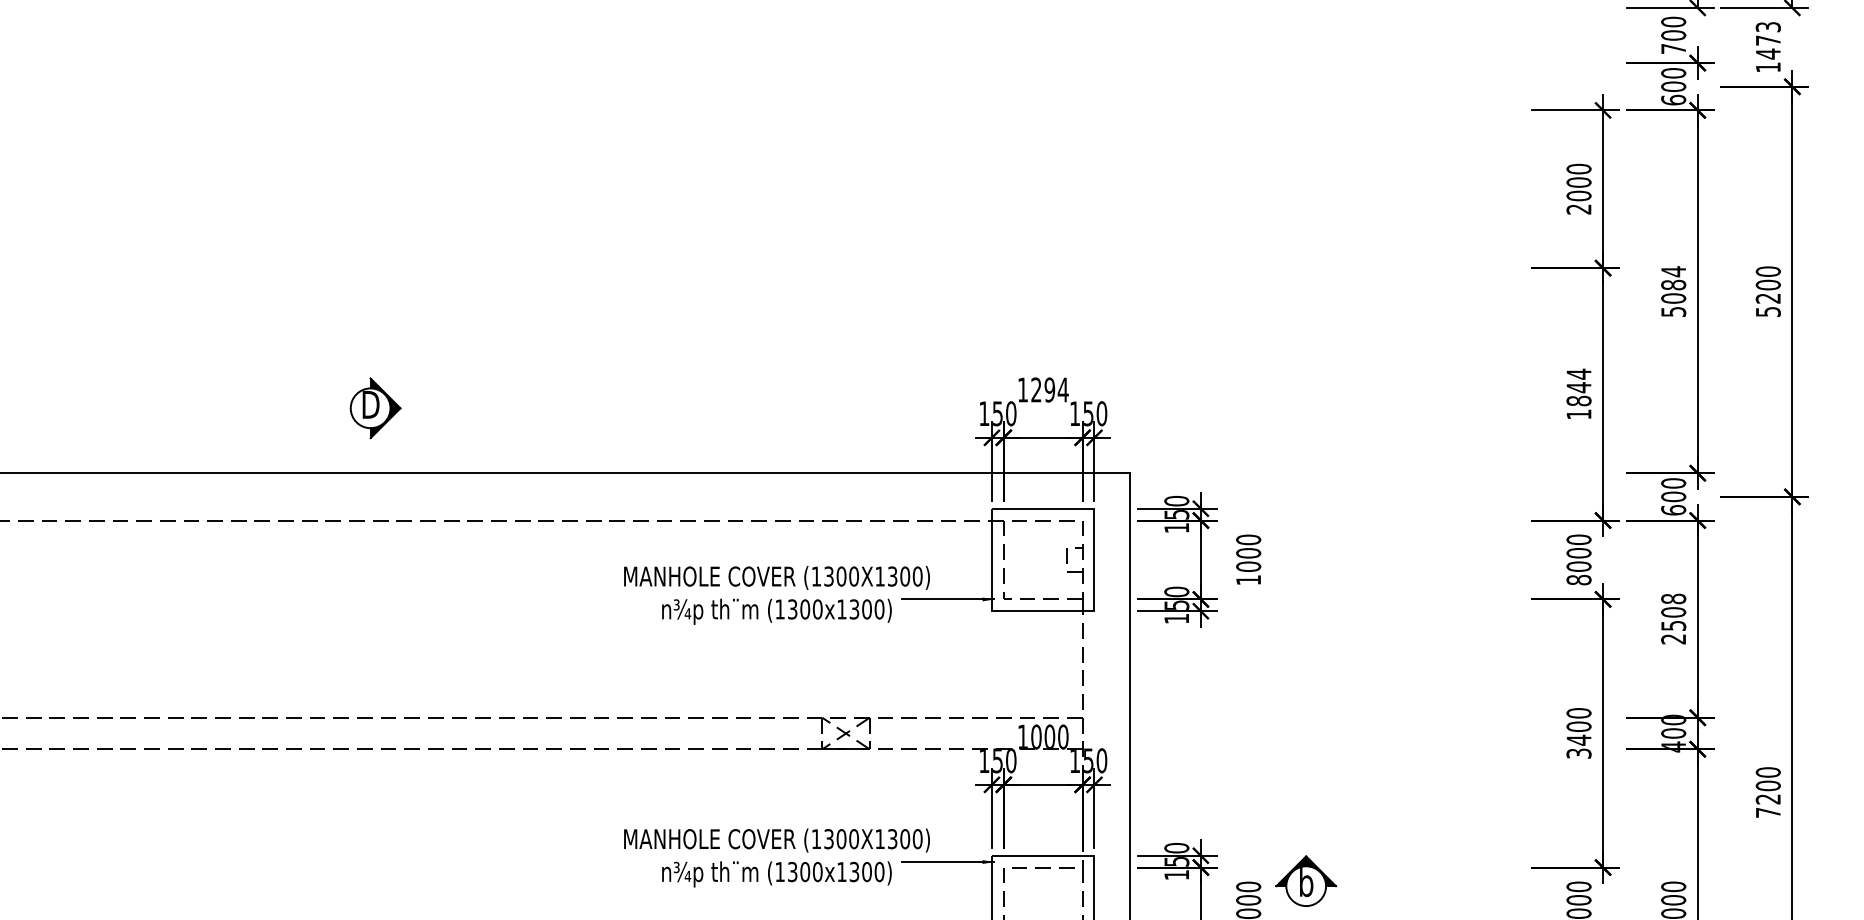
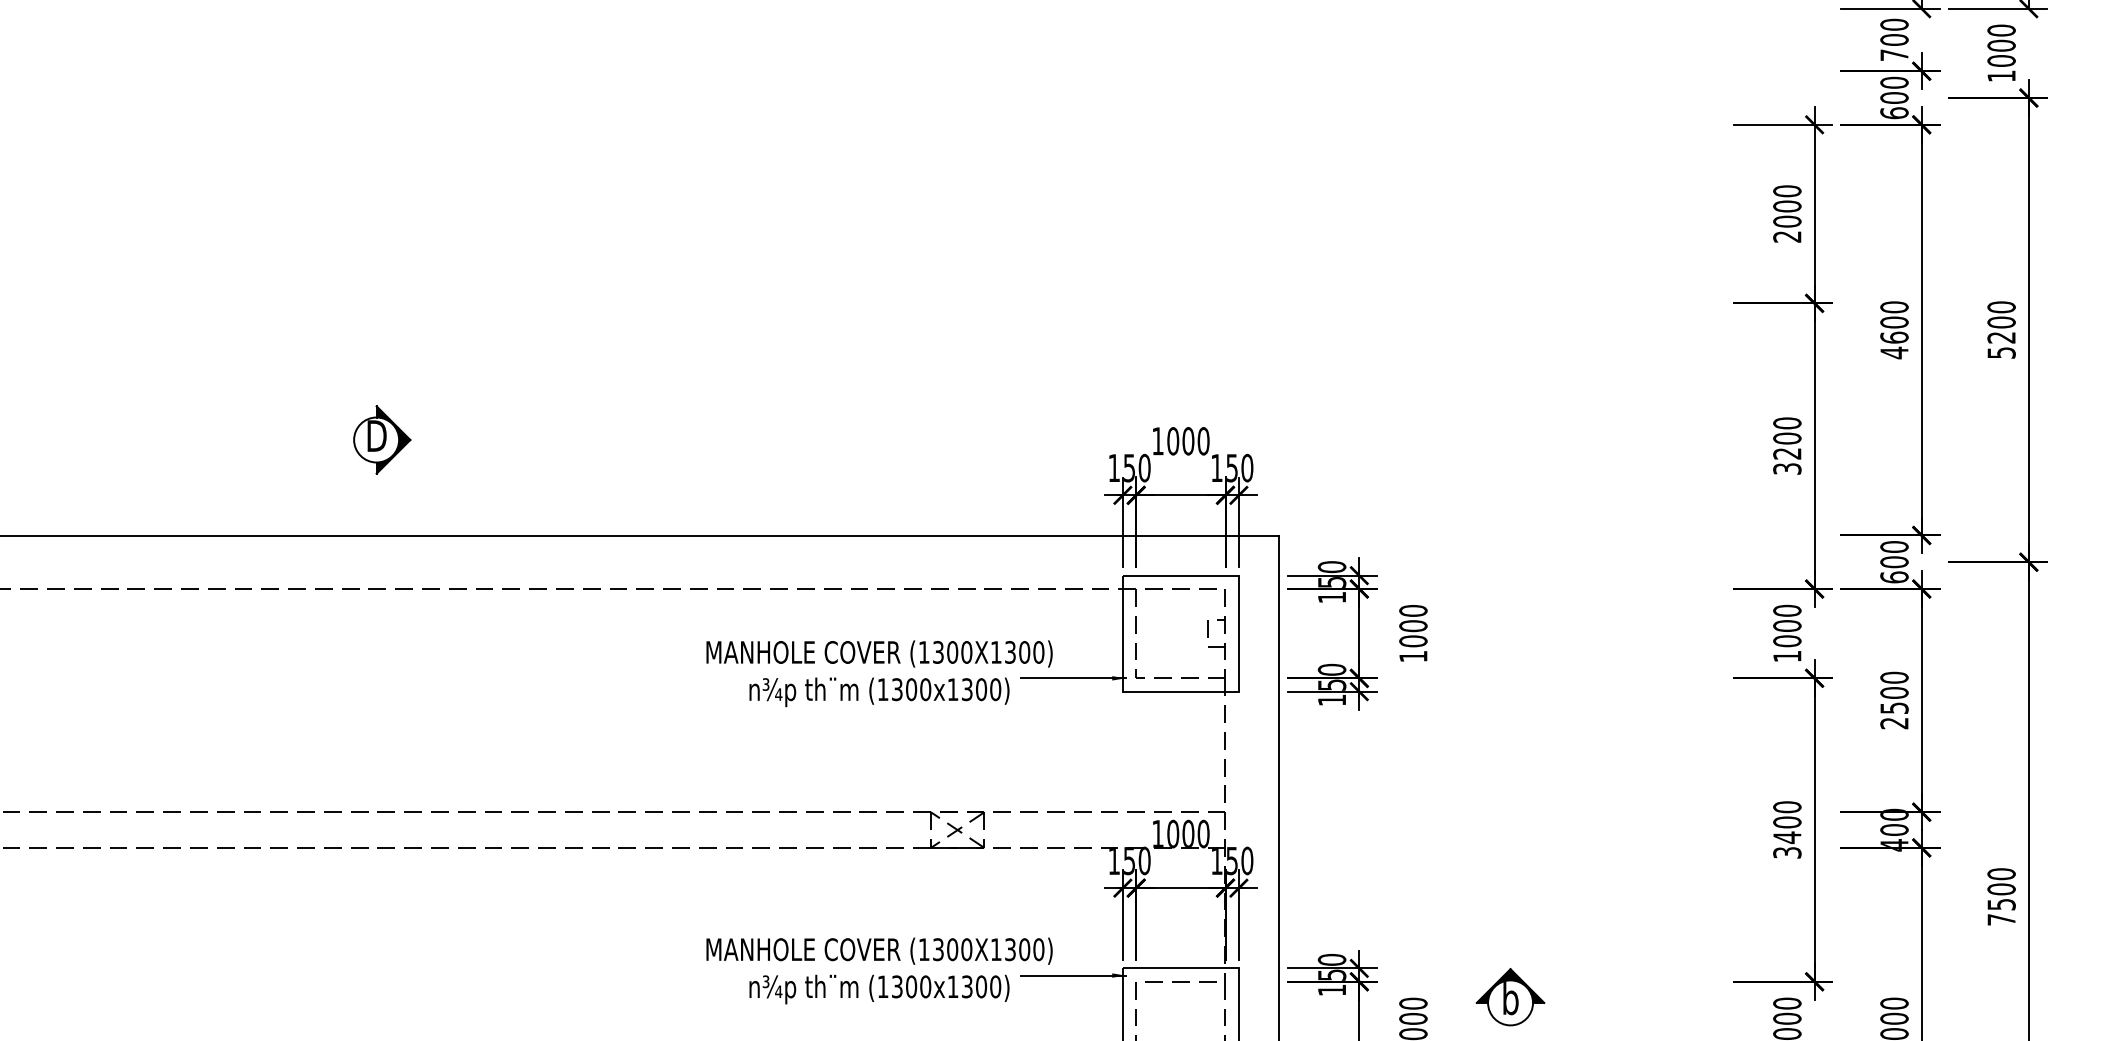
text: (1768, 40) -> (2001, 45), 1473 -> 1000
text: (1673, 292) -> (1894, 330), 5084 -> 4600
text: (1049, 390) -> (1188, 441), 1294 -> 1000
text: (1579, 393) -> (1787, 445), 1844 -> 3200
part: (375, 407) -> (382, 439), moved
text: (1579, 580) -> (1787, 656), 8000 -> 1000
text: (1673, 598) -> (1894, 677), 2508 -> 2500
text: (1768, 799) -> (2001, 904), 7200 -> 7500
part: (1306, 881) -> (1510, 997), moved

